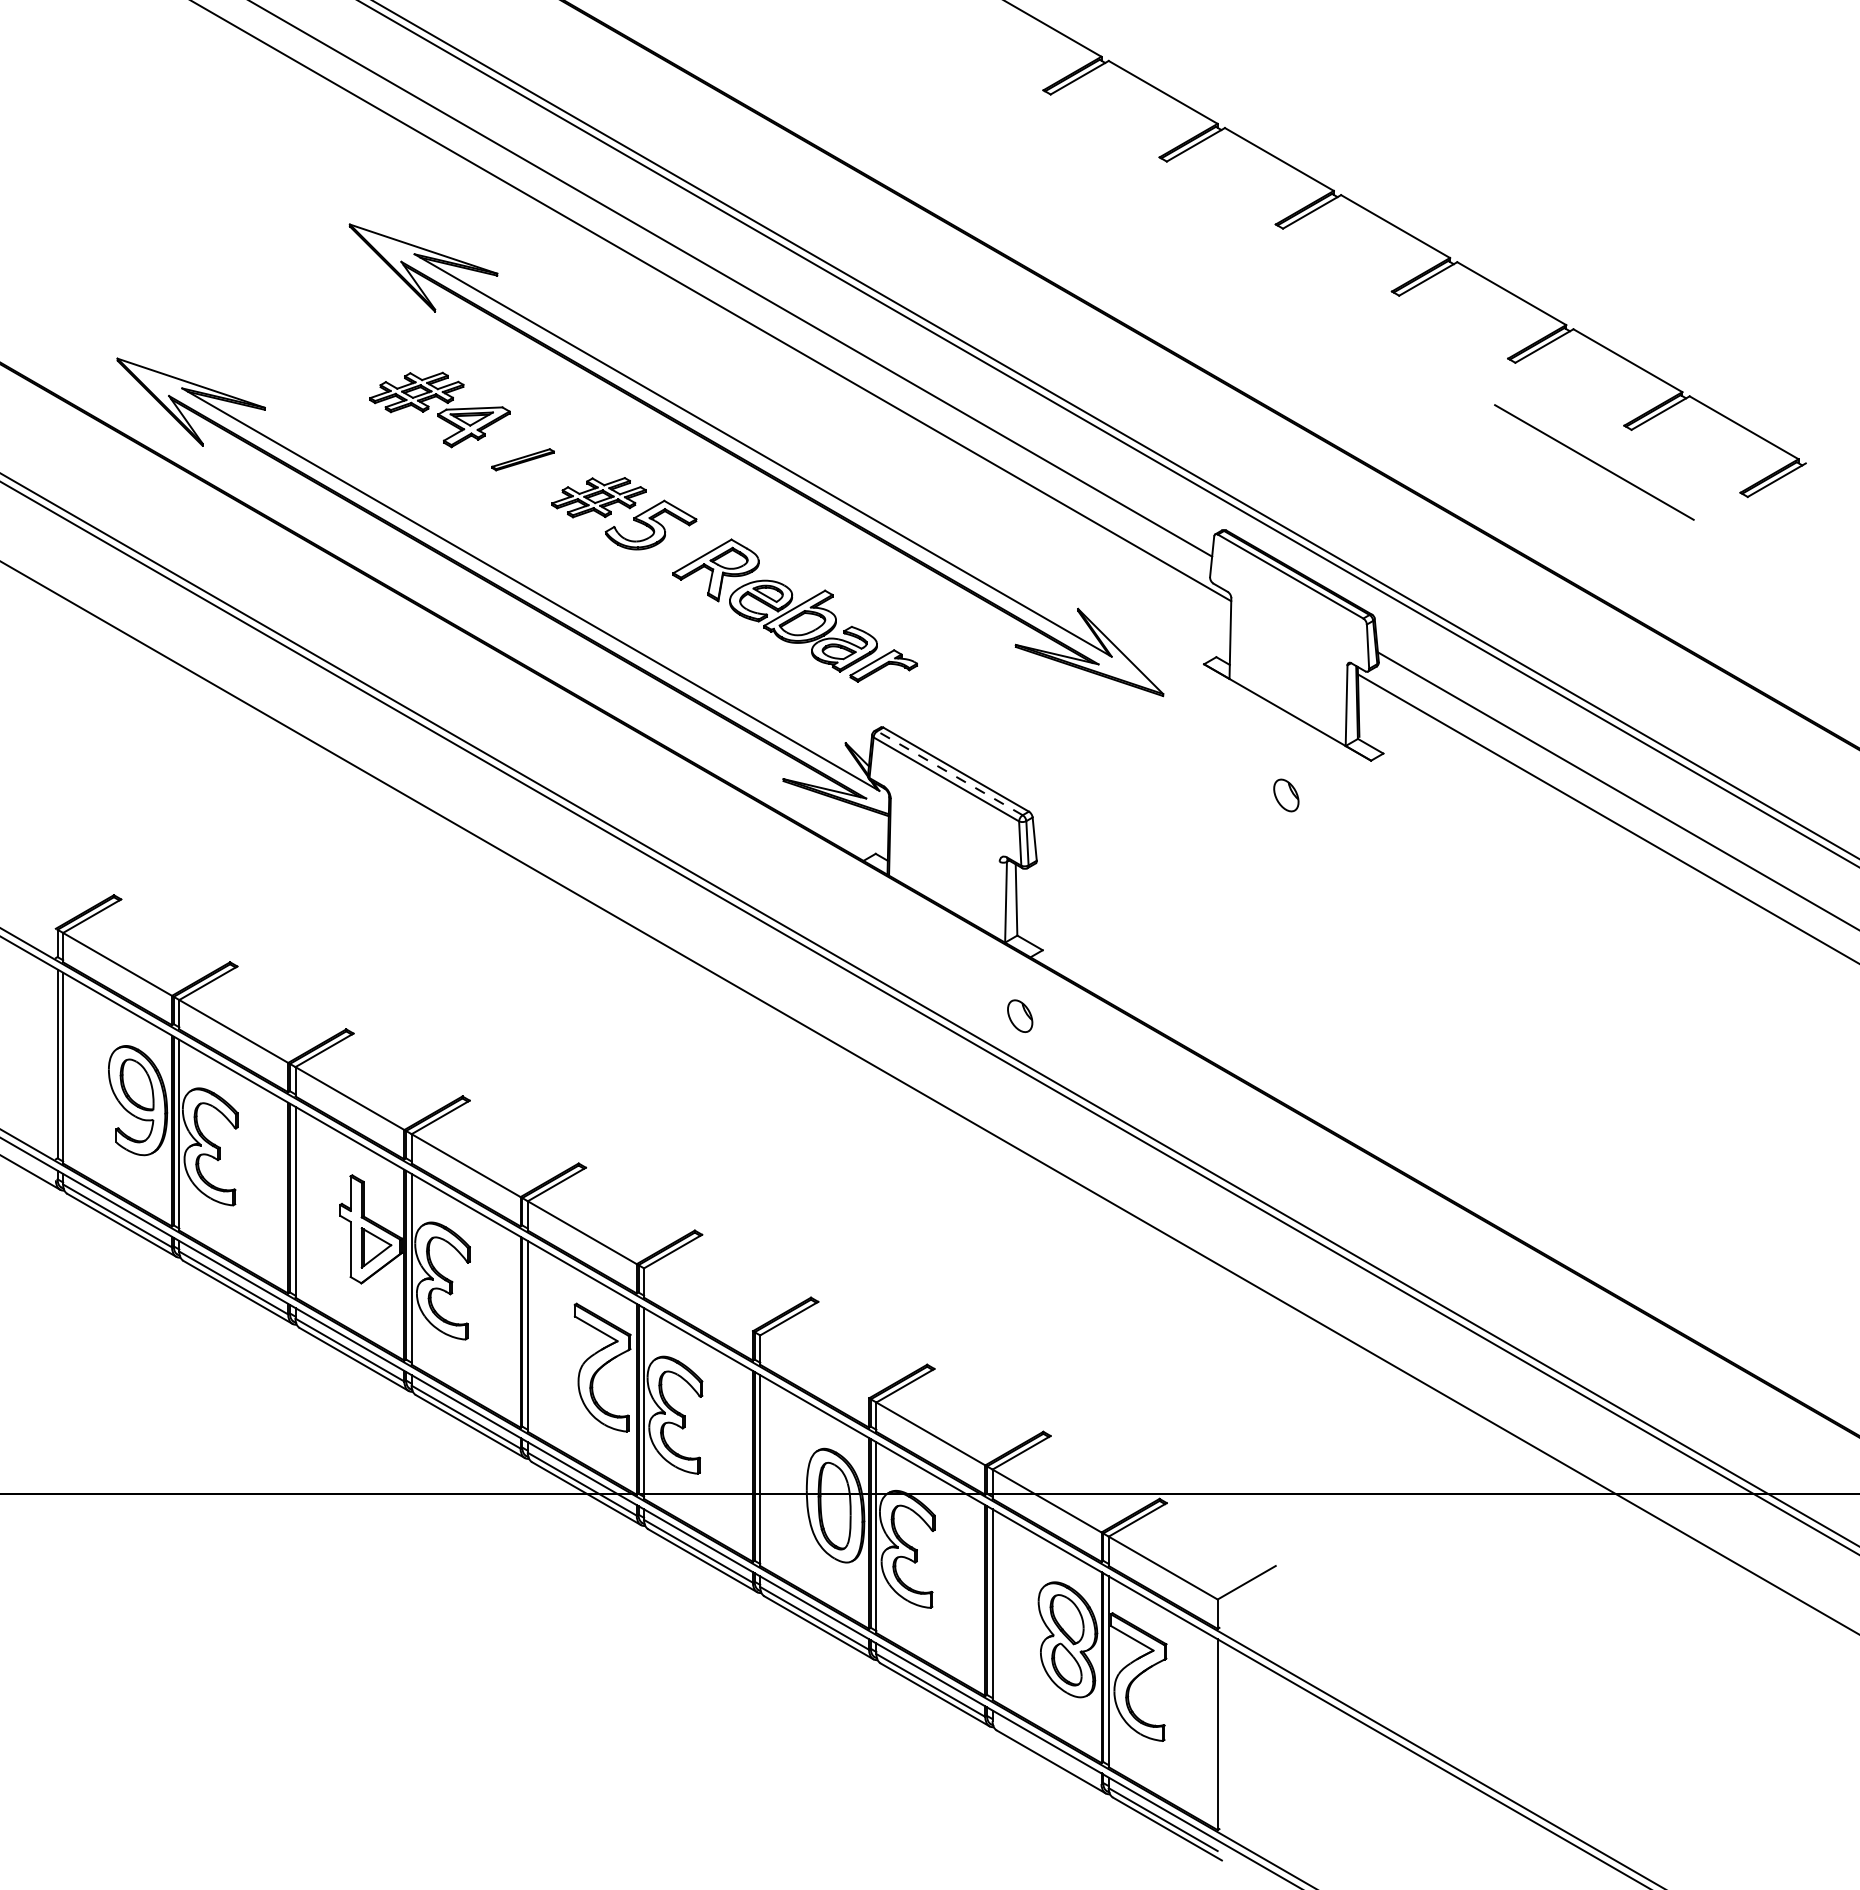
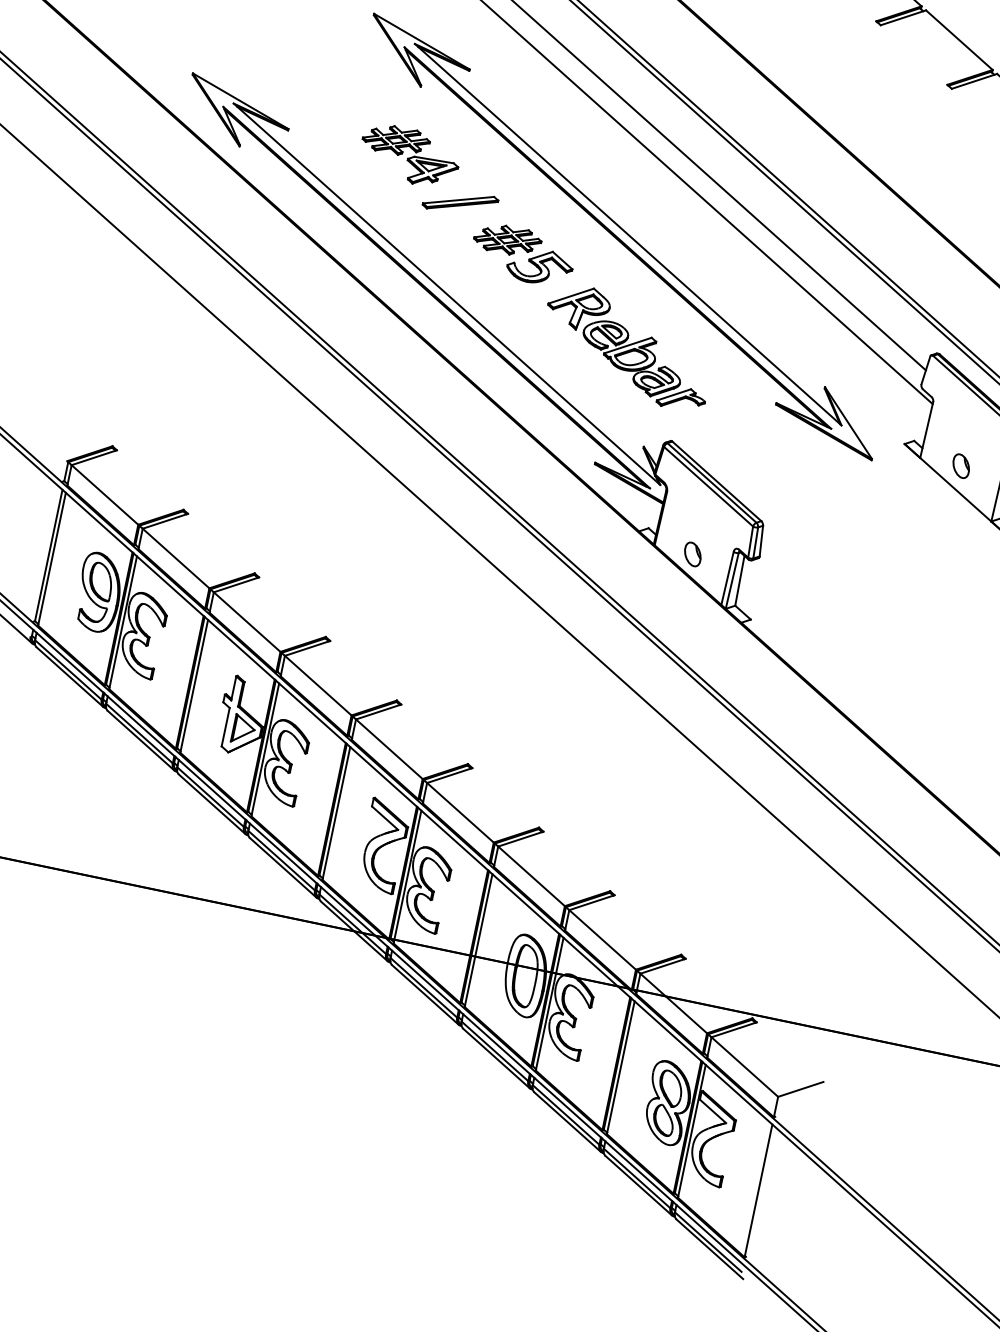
part: (522, 459) -> (460, 202), size x1.67
line: (950, 773) -> (712, 483), dashed -> solid
part: (1286, 795) -> (961, 466), moved
line: (998, 899) -> (727, 577), added
part: (1020, 1015) -> (693, 554), moved
line: (698, 1299) -> (460, 812), added
line: (814, 1366) -> (531, 876), added
line: (1046, 1752) -> (636, 1178), added

